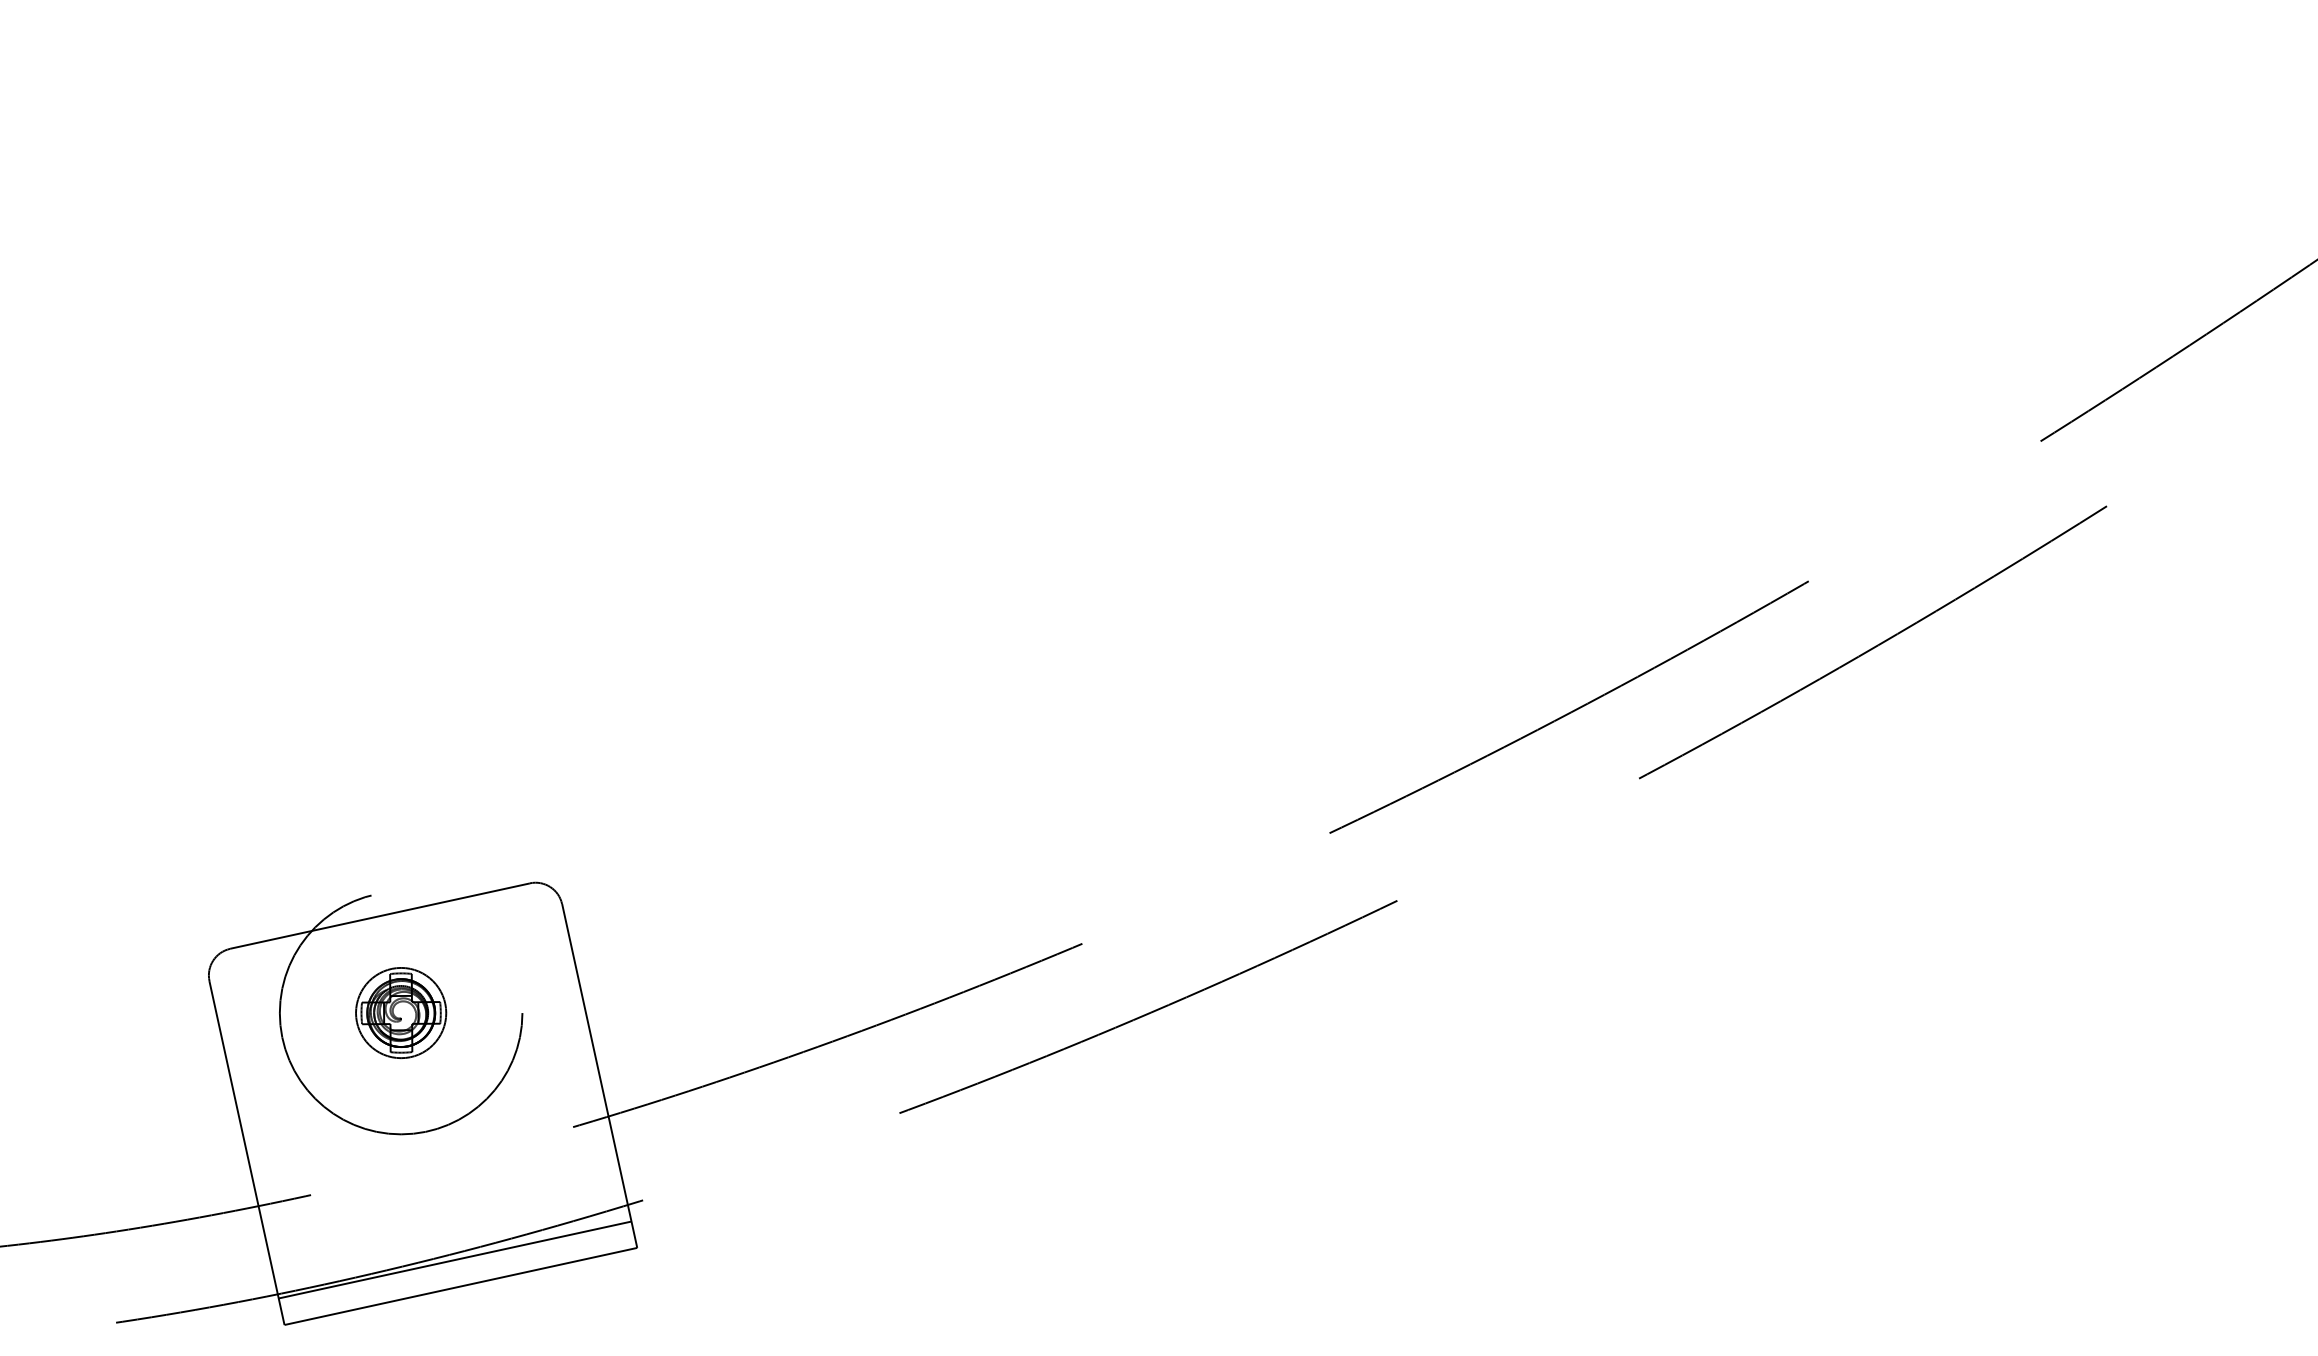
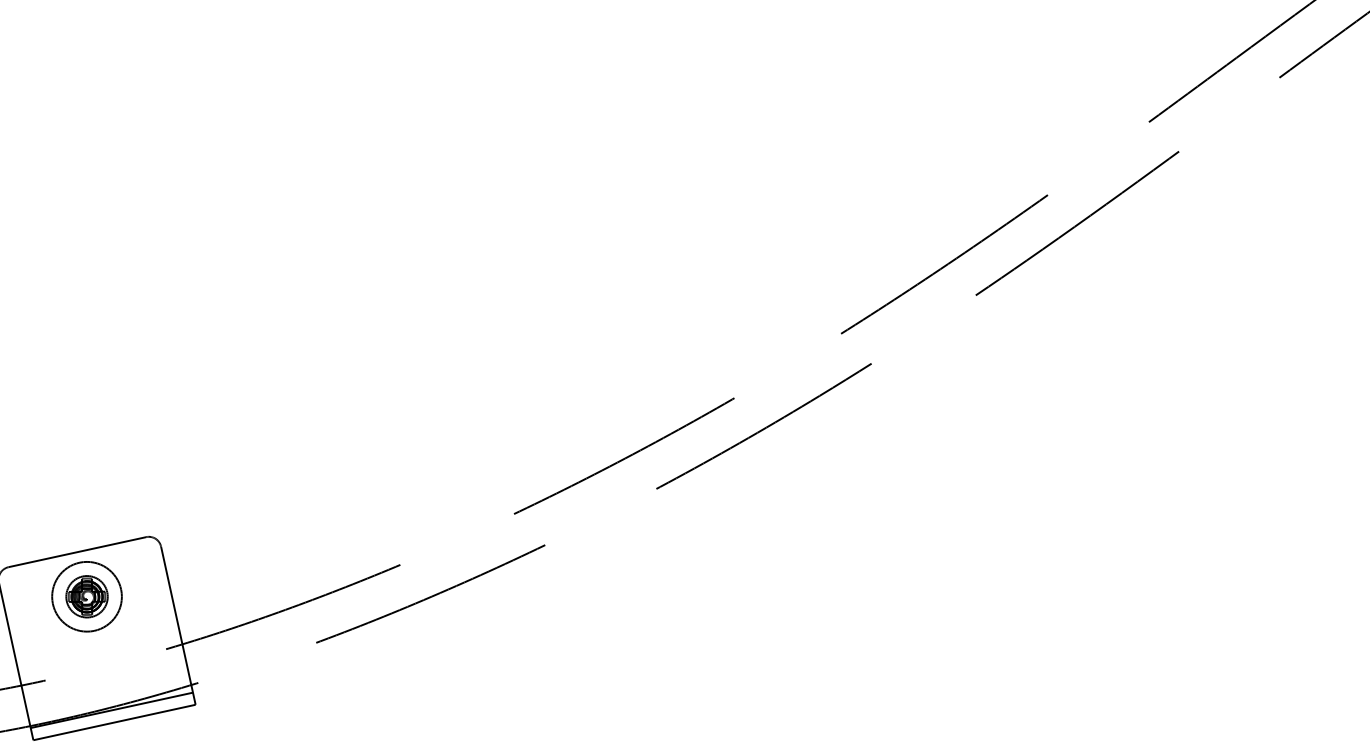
circle: (399, 1012) -> (86, 596), size x0.62

